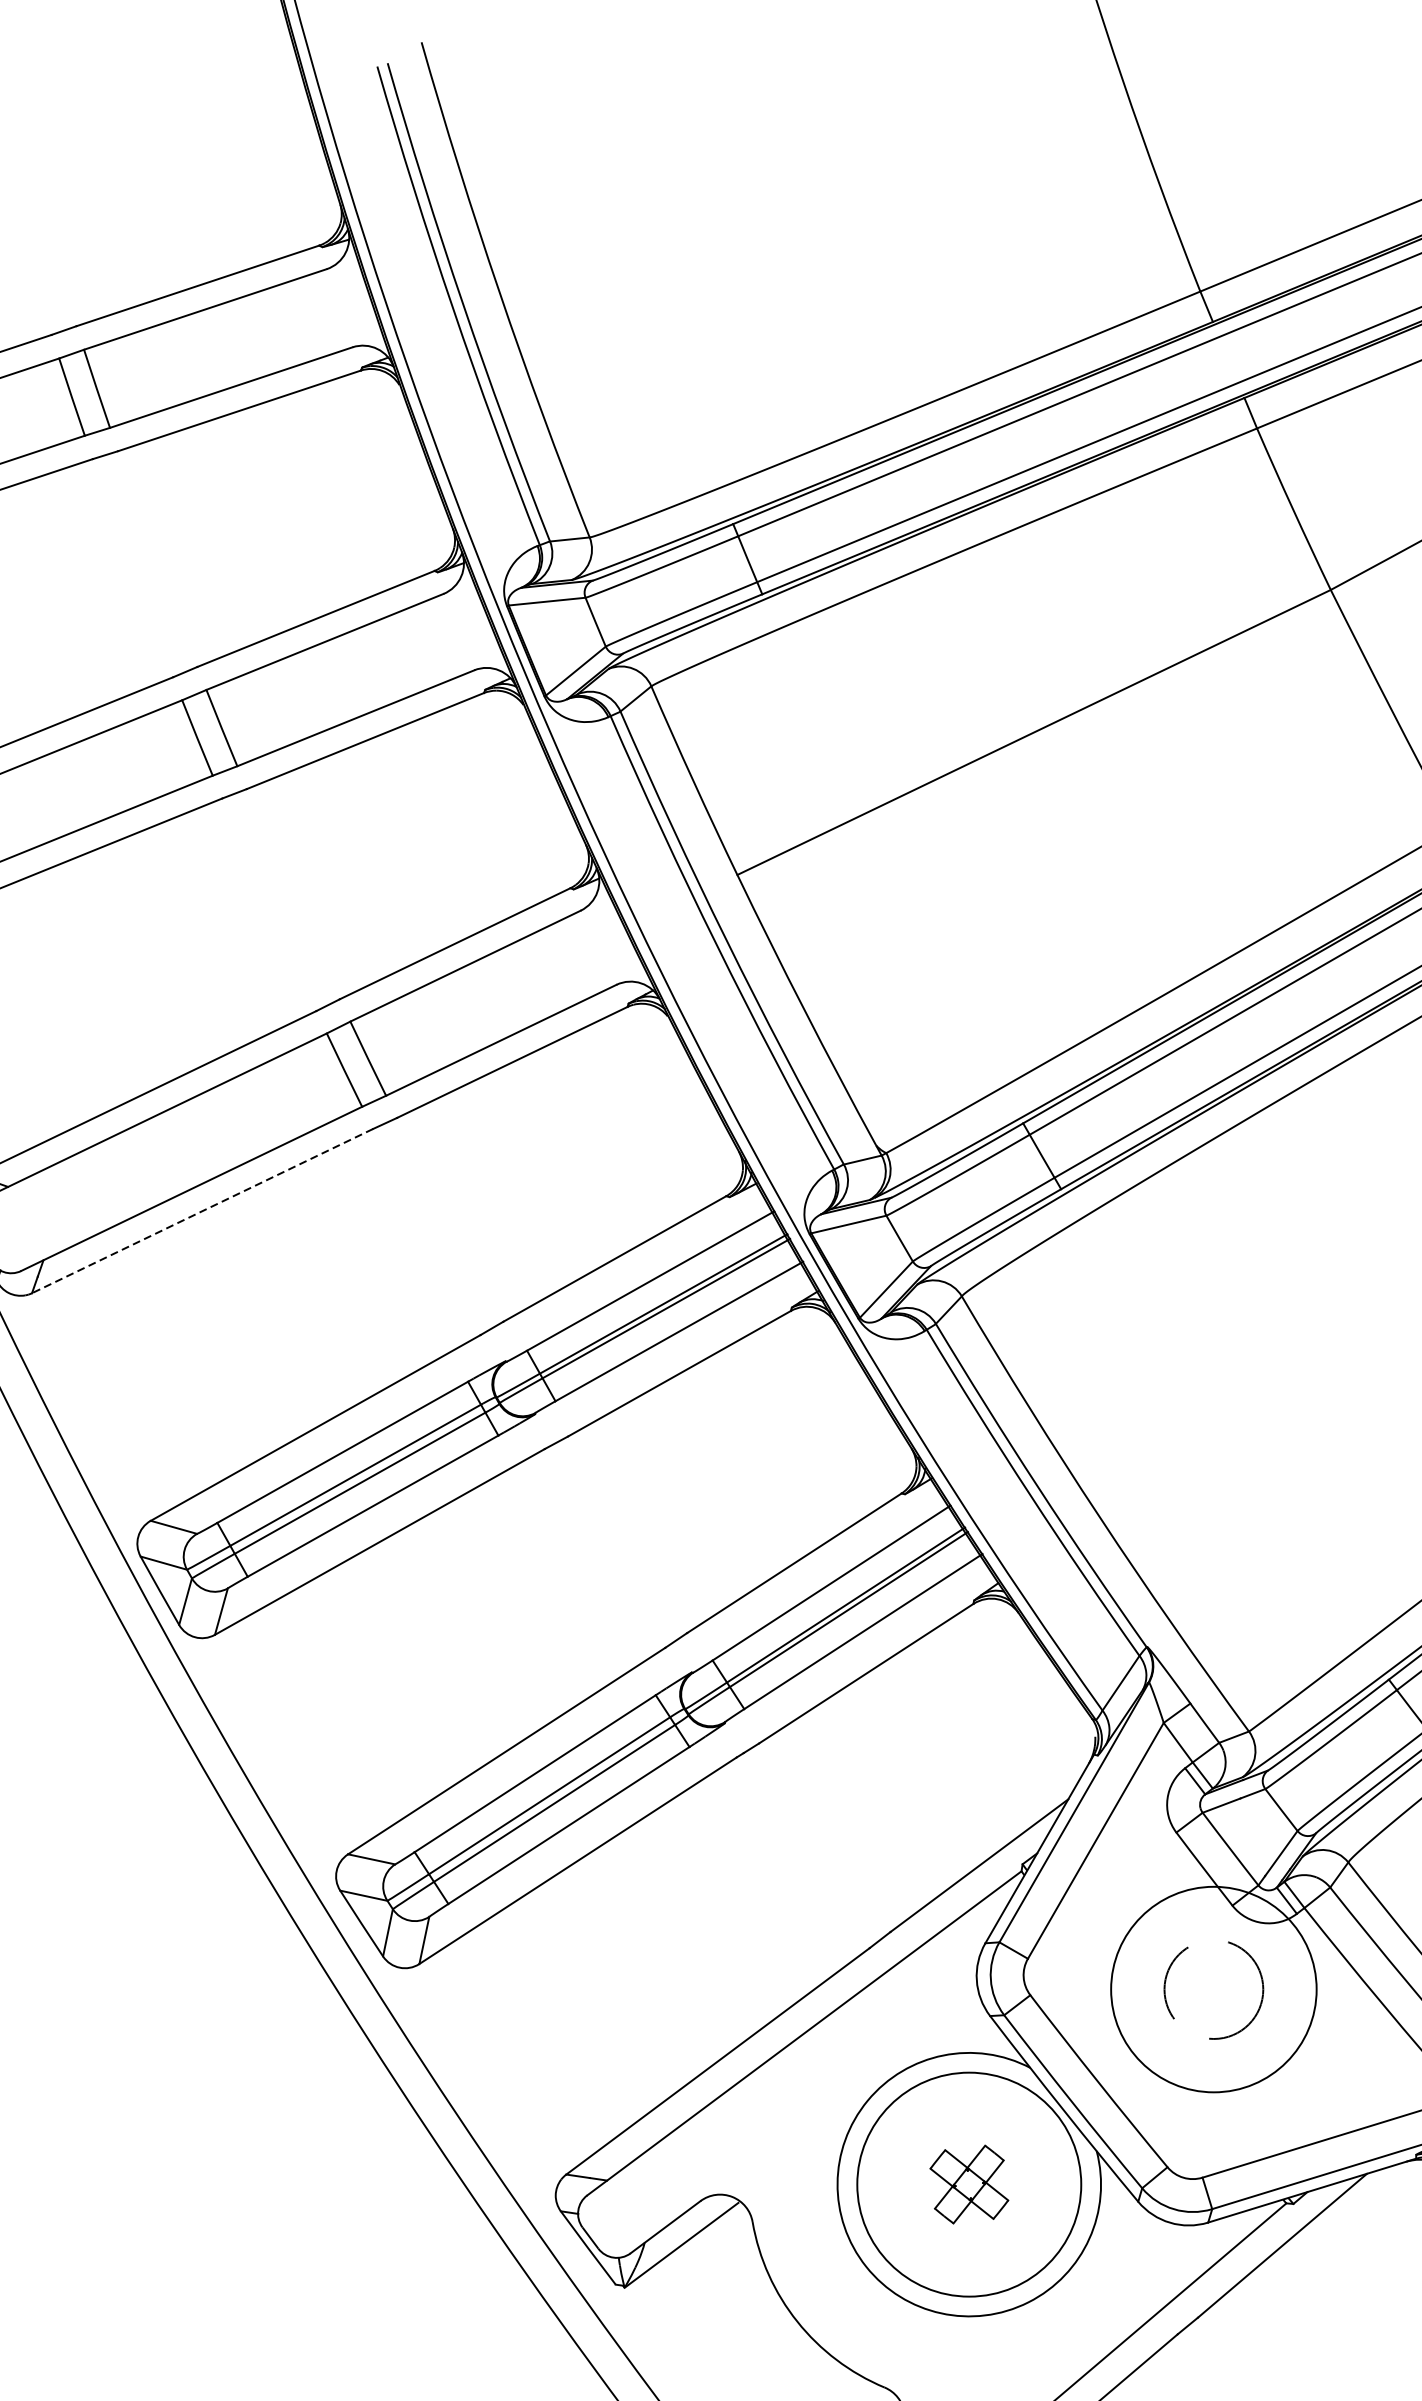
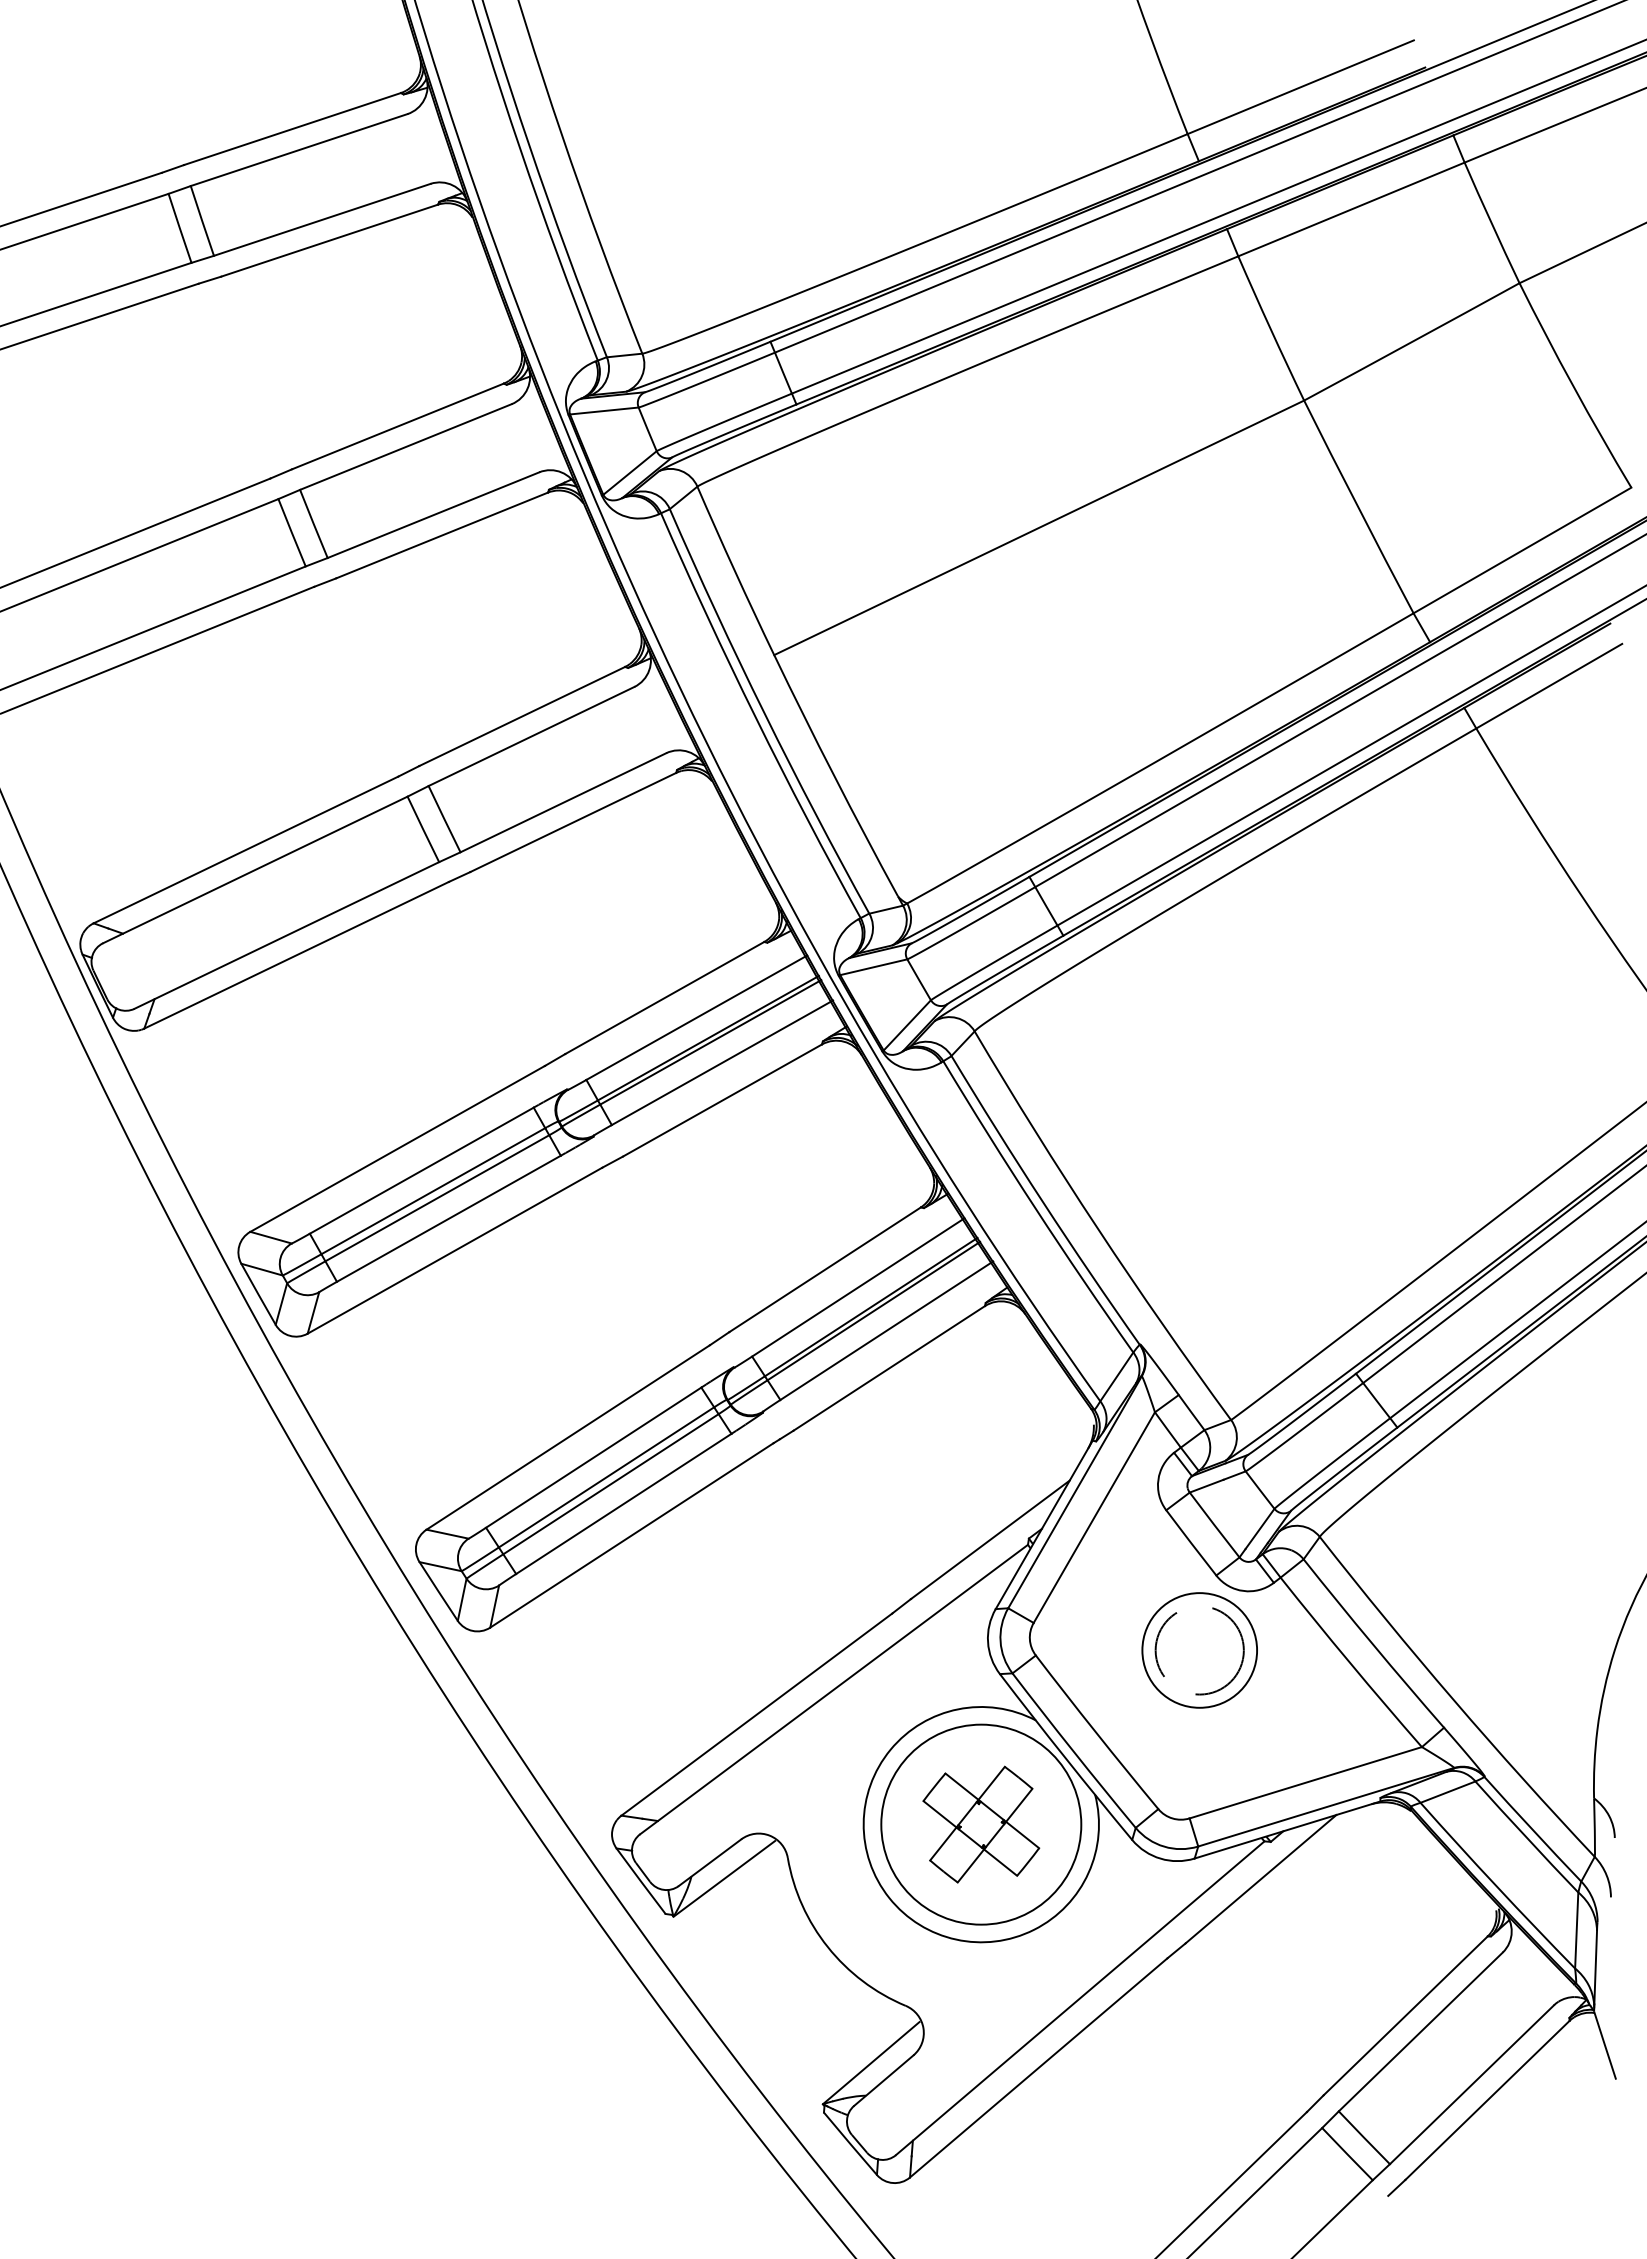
line: (202, 1211) -> (296, 955), dashed -> solid
circle: (1213, 1989) -> (1199, 1650), size x0.62
part: (969, 2184) -> (981, 1824), size x1.67

